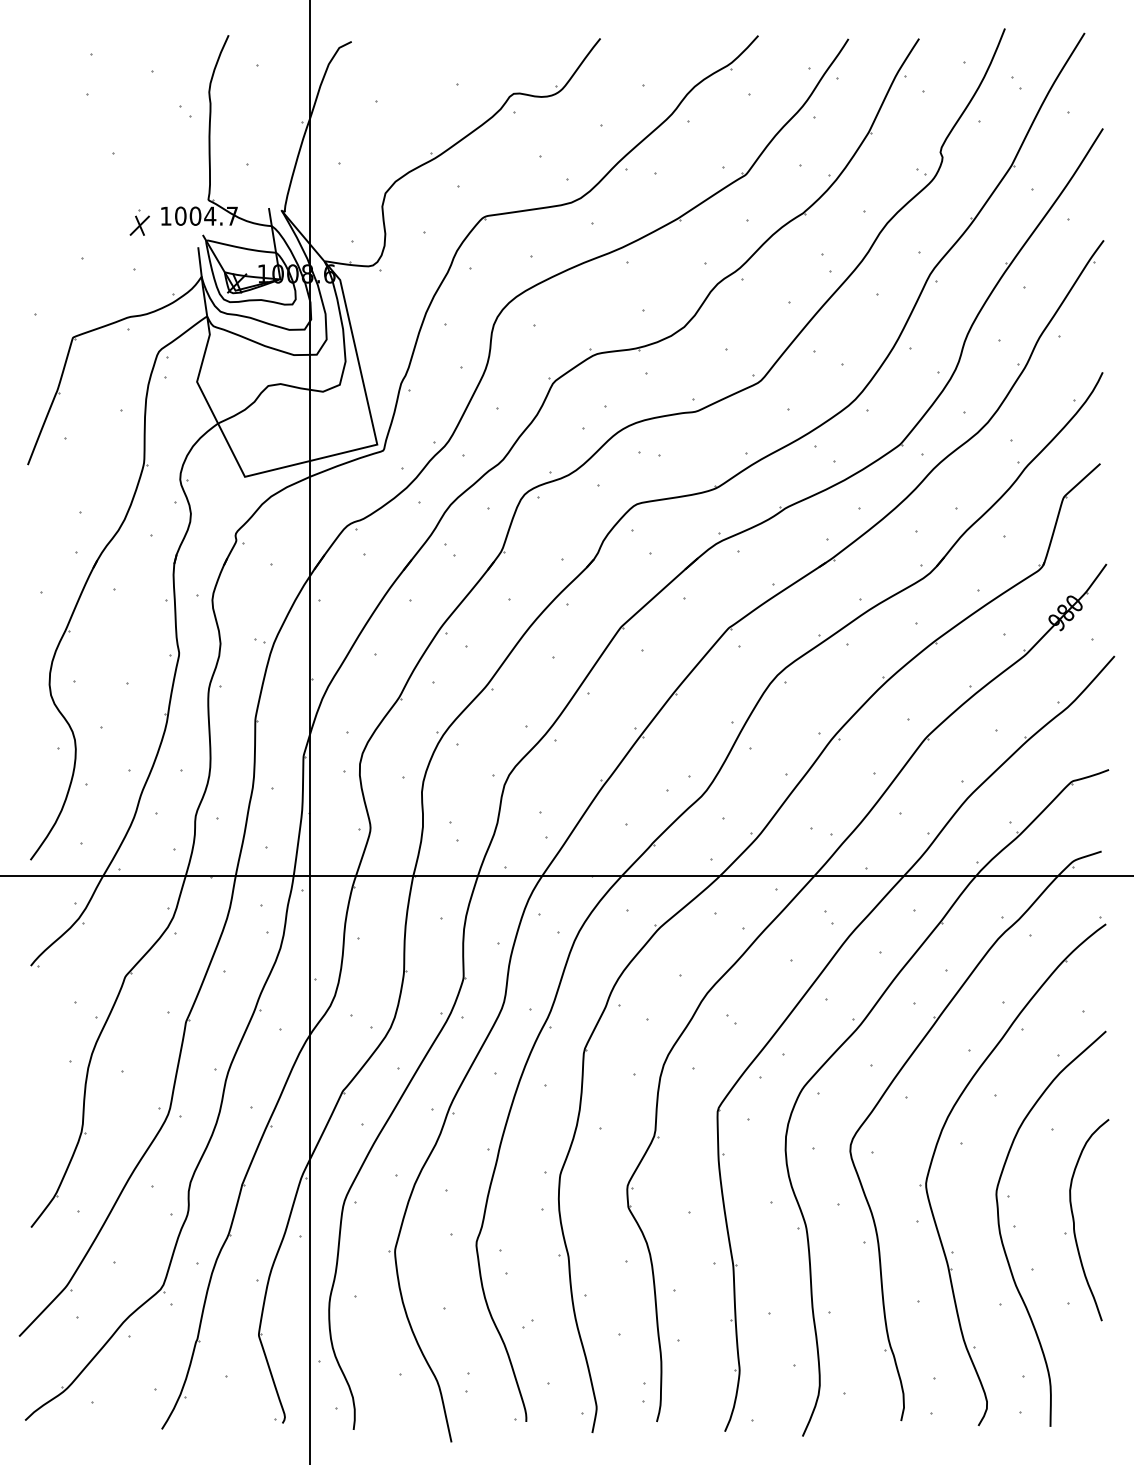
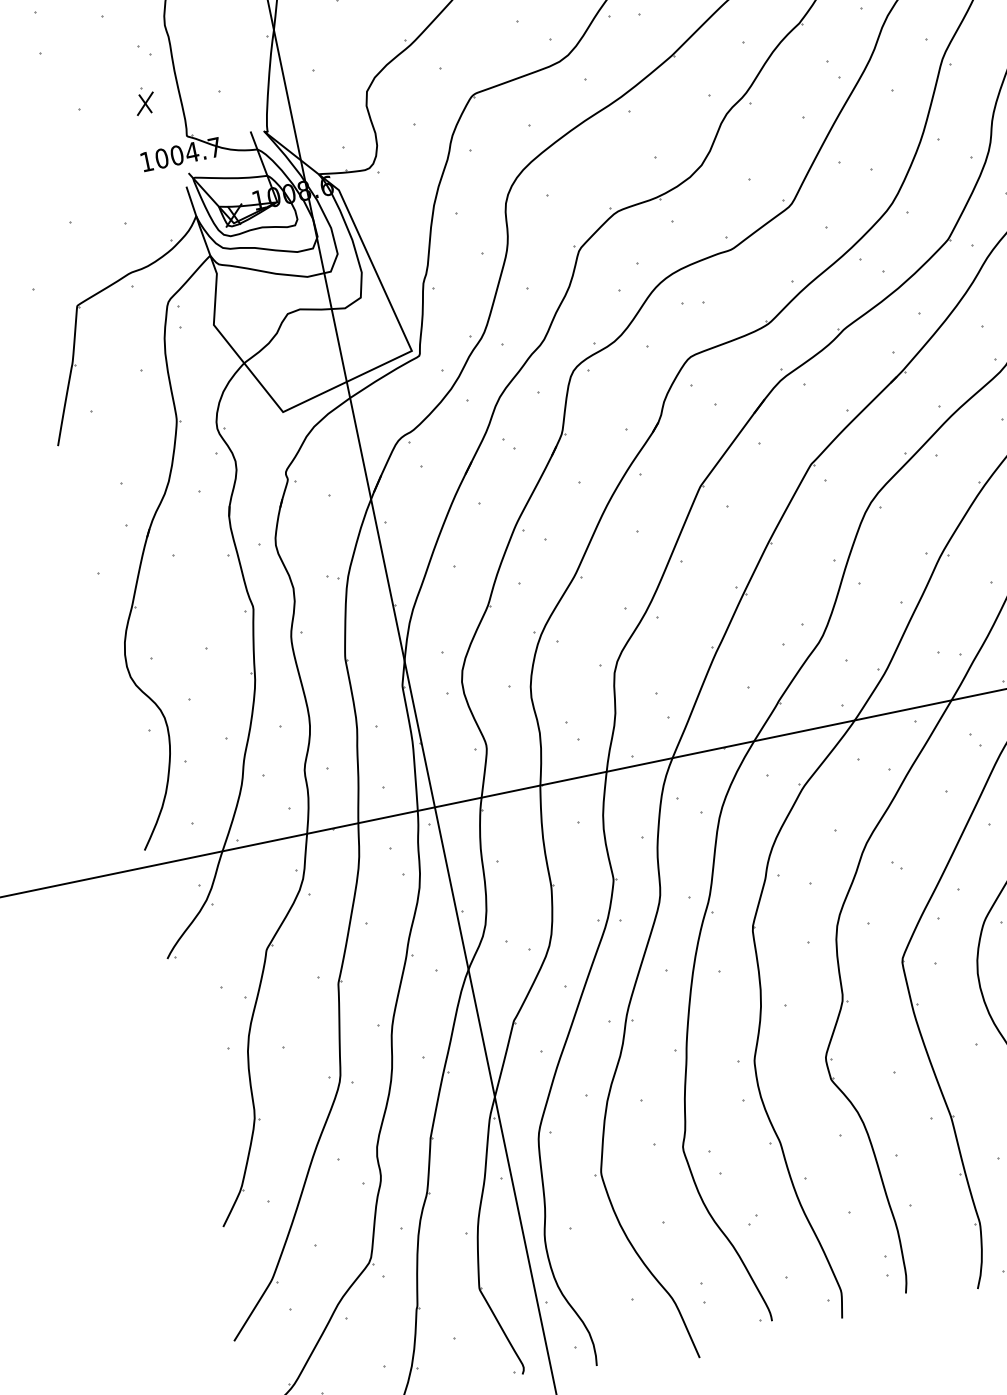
part: (139, 222) -> (144, 100), moved

